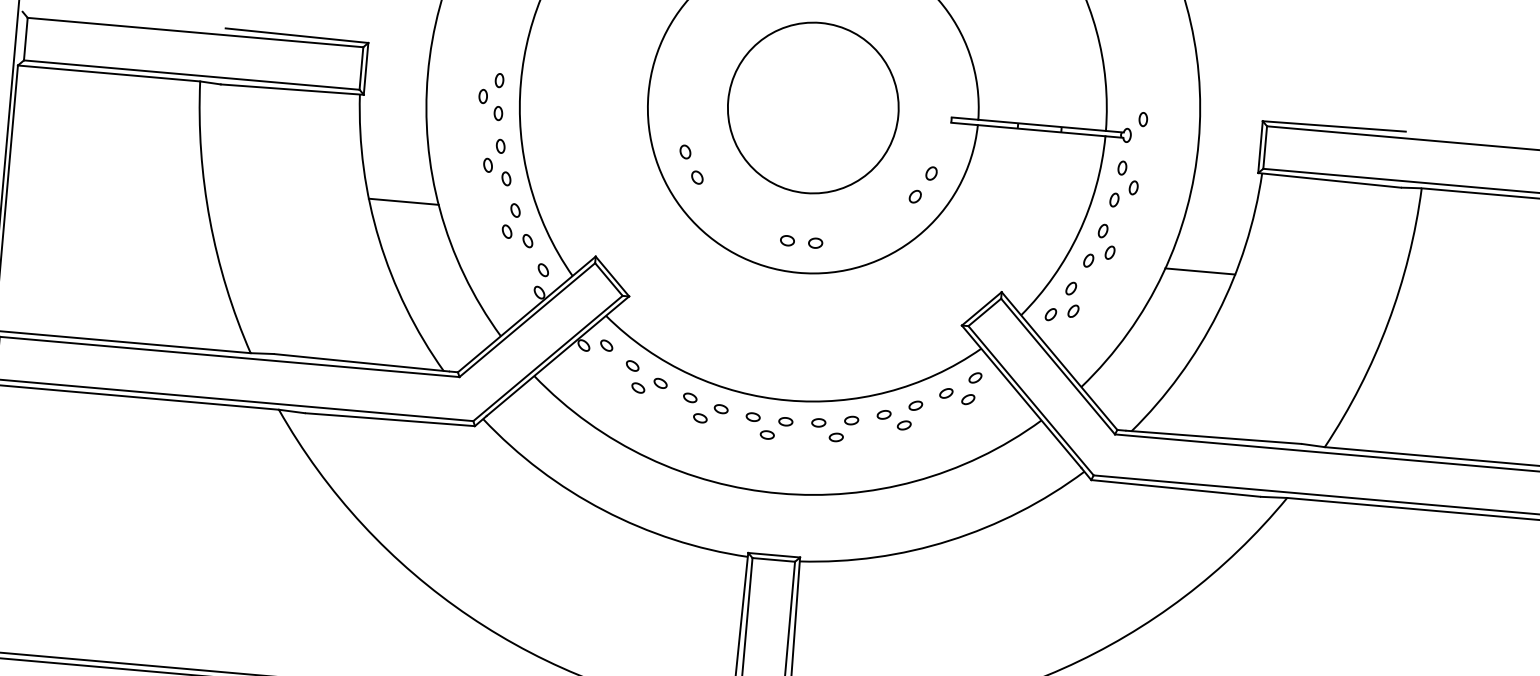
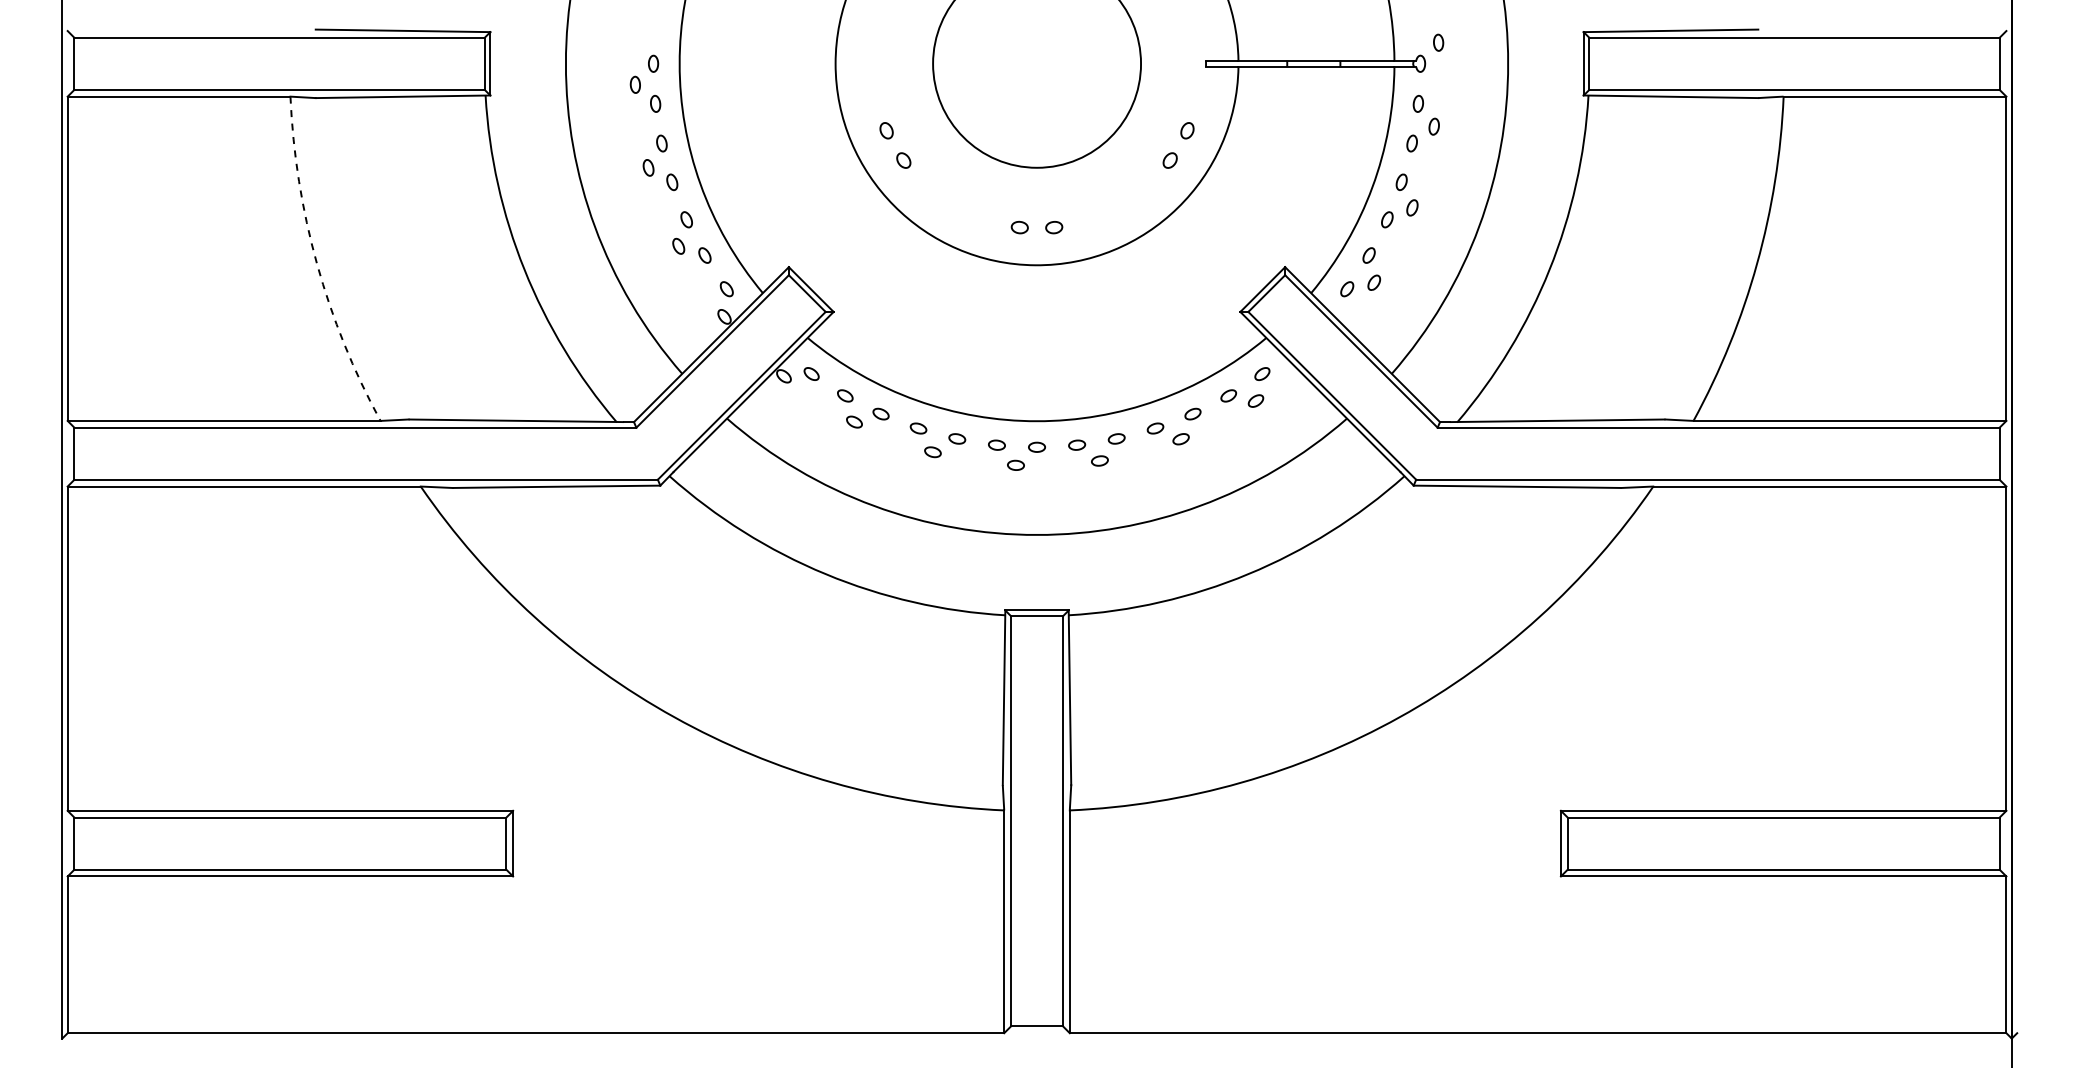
line: (403, 202) -> (549, 221), removed
arc: (210, 219) -> (317, 263), solid -> dashed
line: (1199, 271) -> (1523, 221), removed

